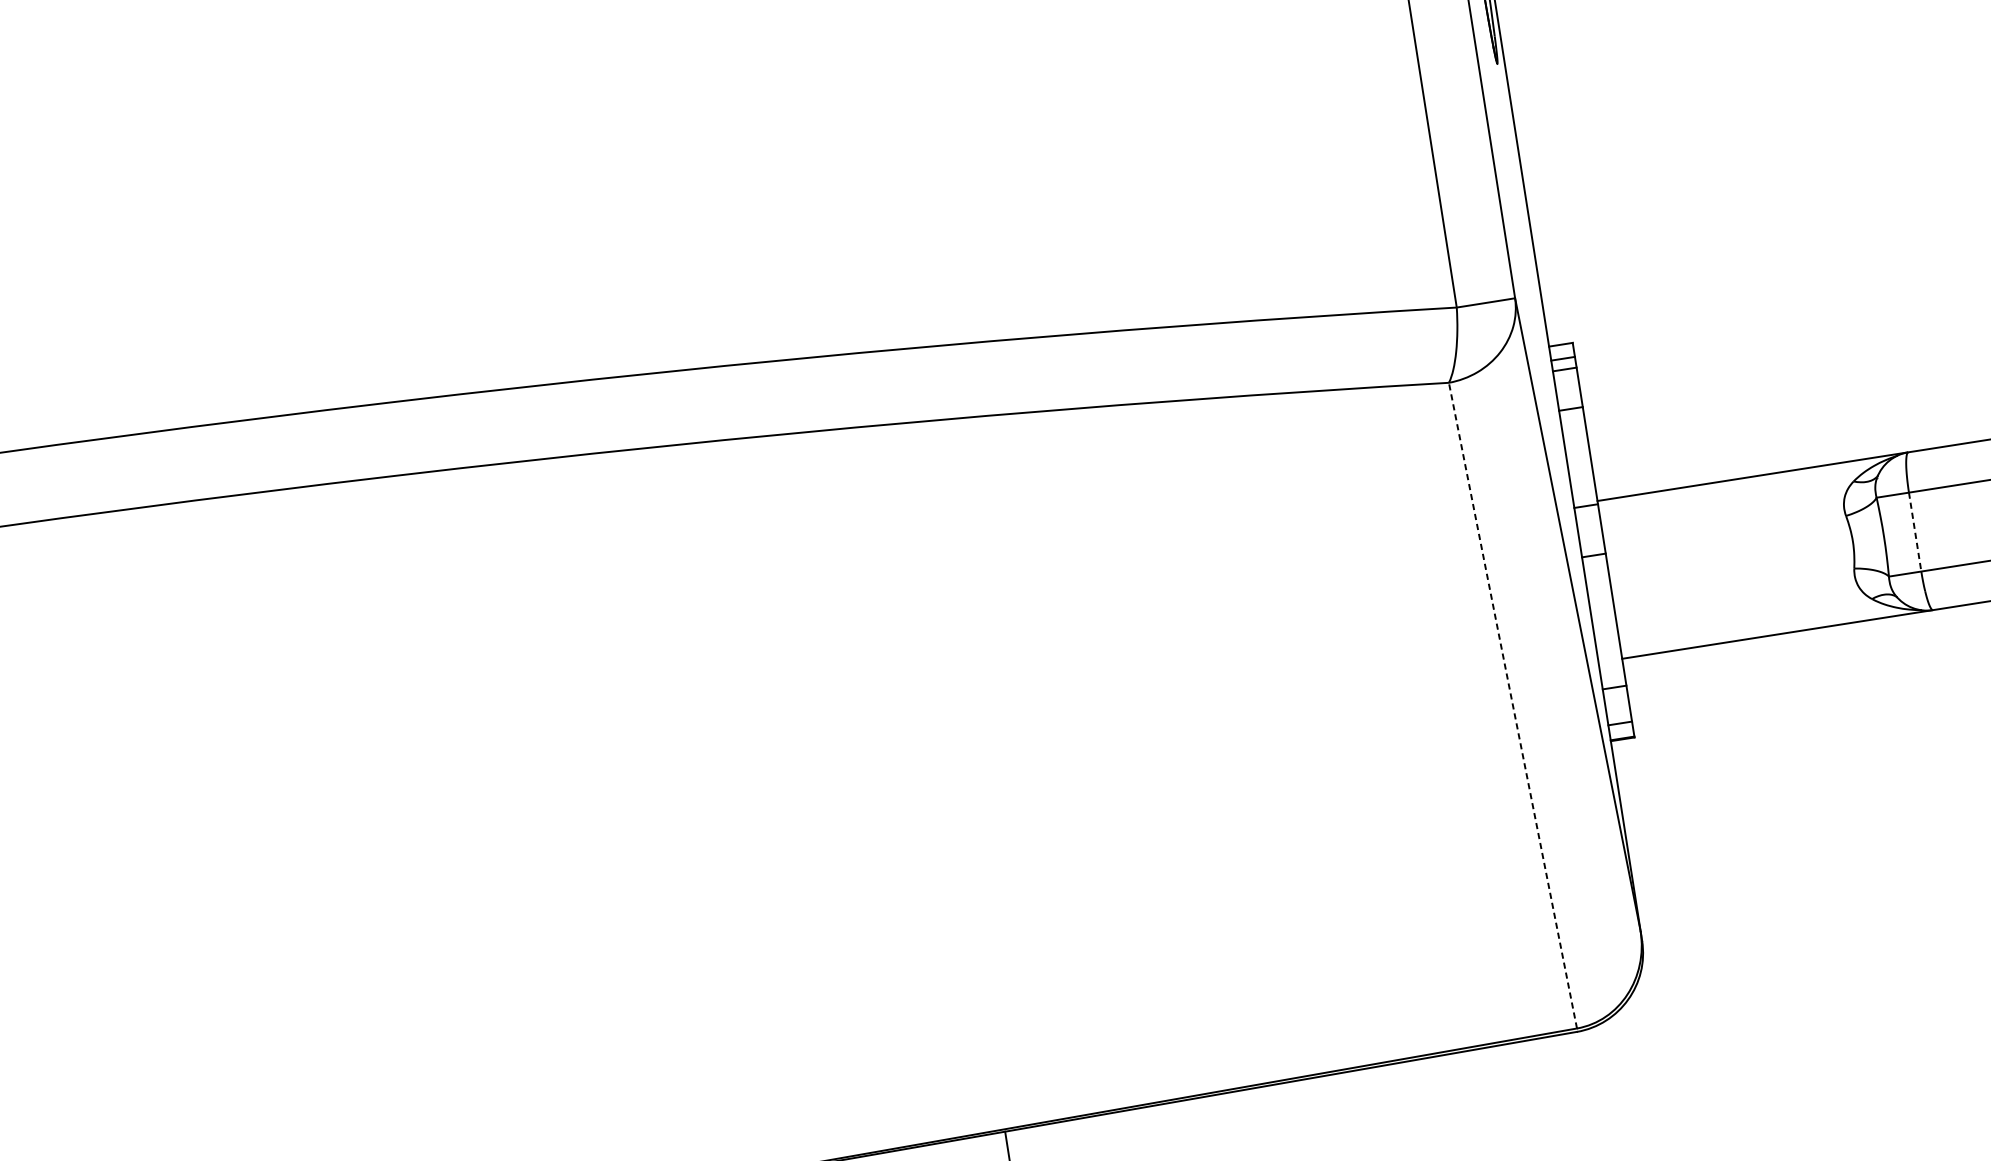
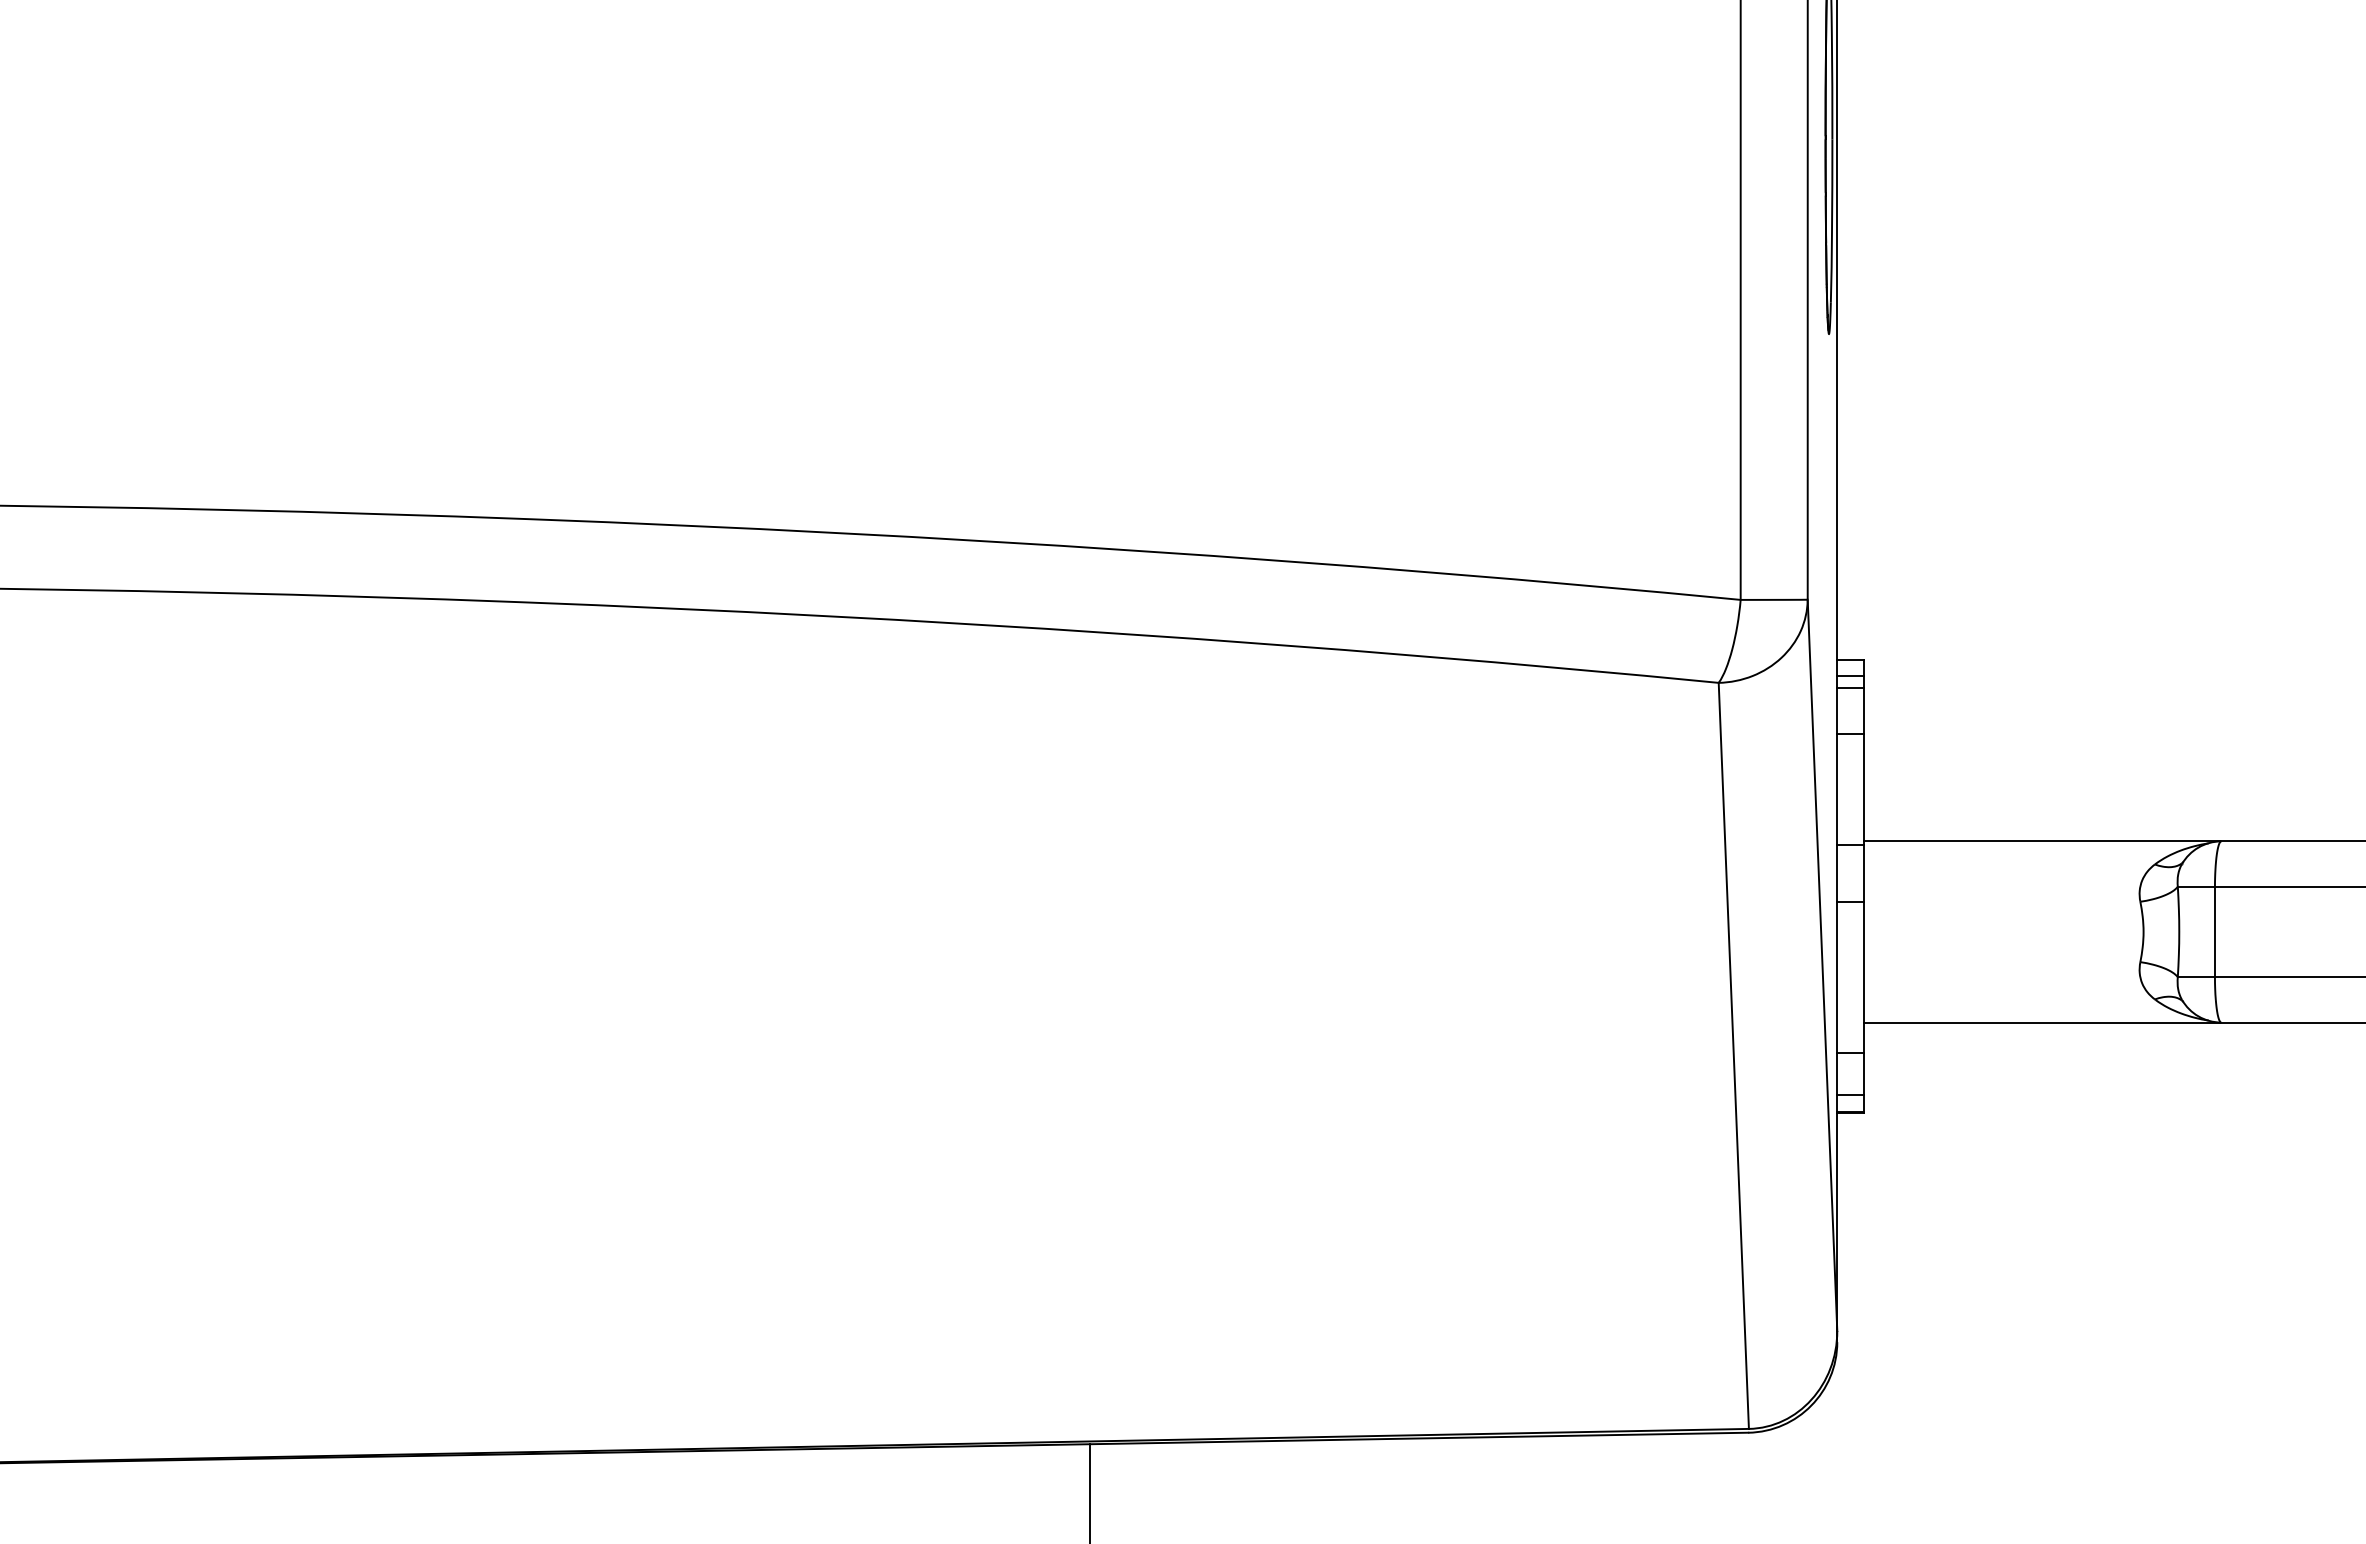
line: (1914, 532) -> (2214, 932), dashed -> solid
line: (1512, 705) -> (1733, 1055), dashed -> solid

